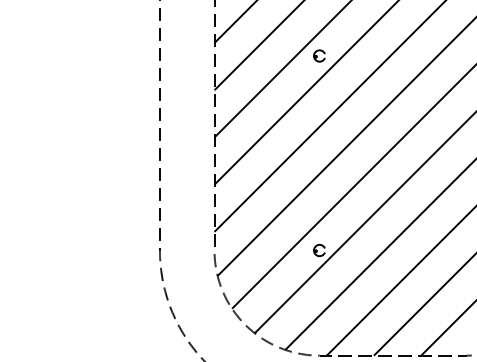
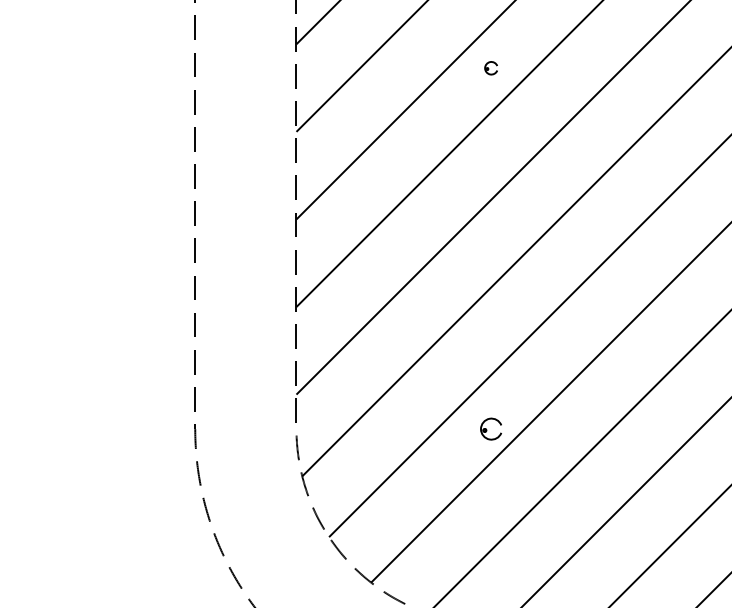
part: (319, 55) -> (491, 67), size x0.6

